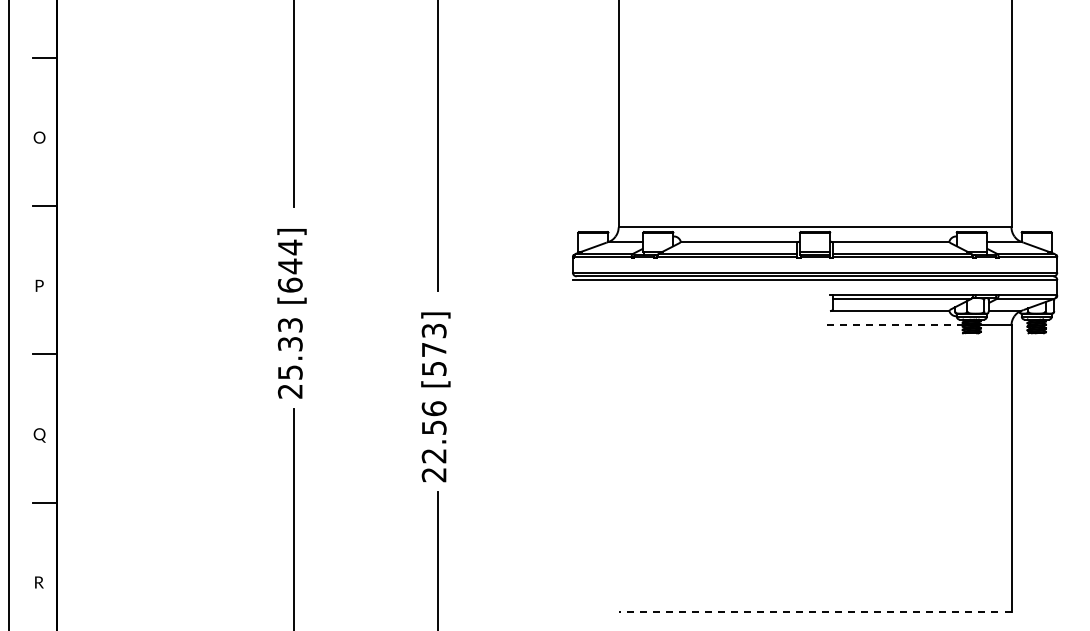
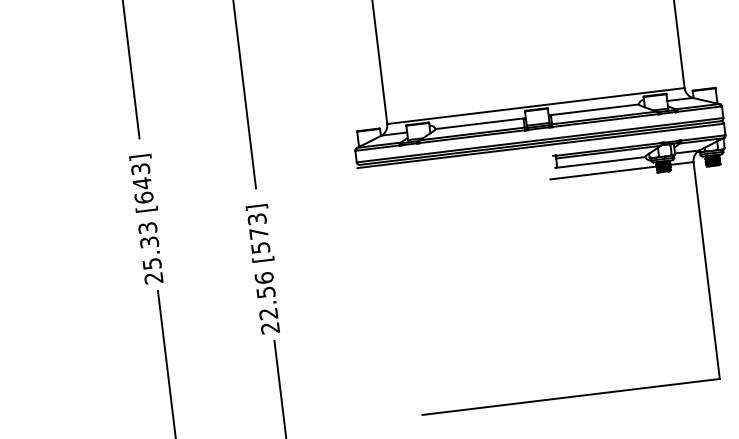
text: (289, 247) -> (140, 169), [644] -> [643]
line: (892, 325) -> (603, 173), dashed -> solid
line: (814, 611) -> (570, 396), dashed -> solid

